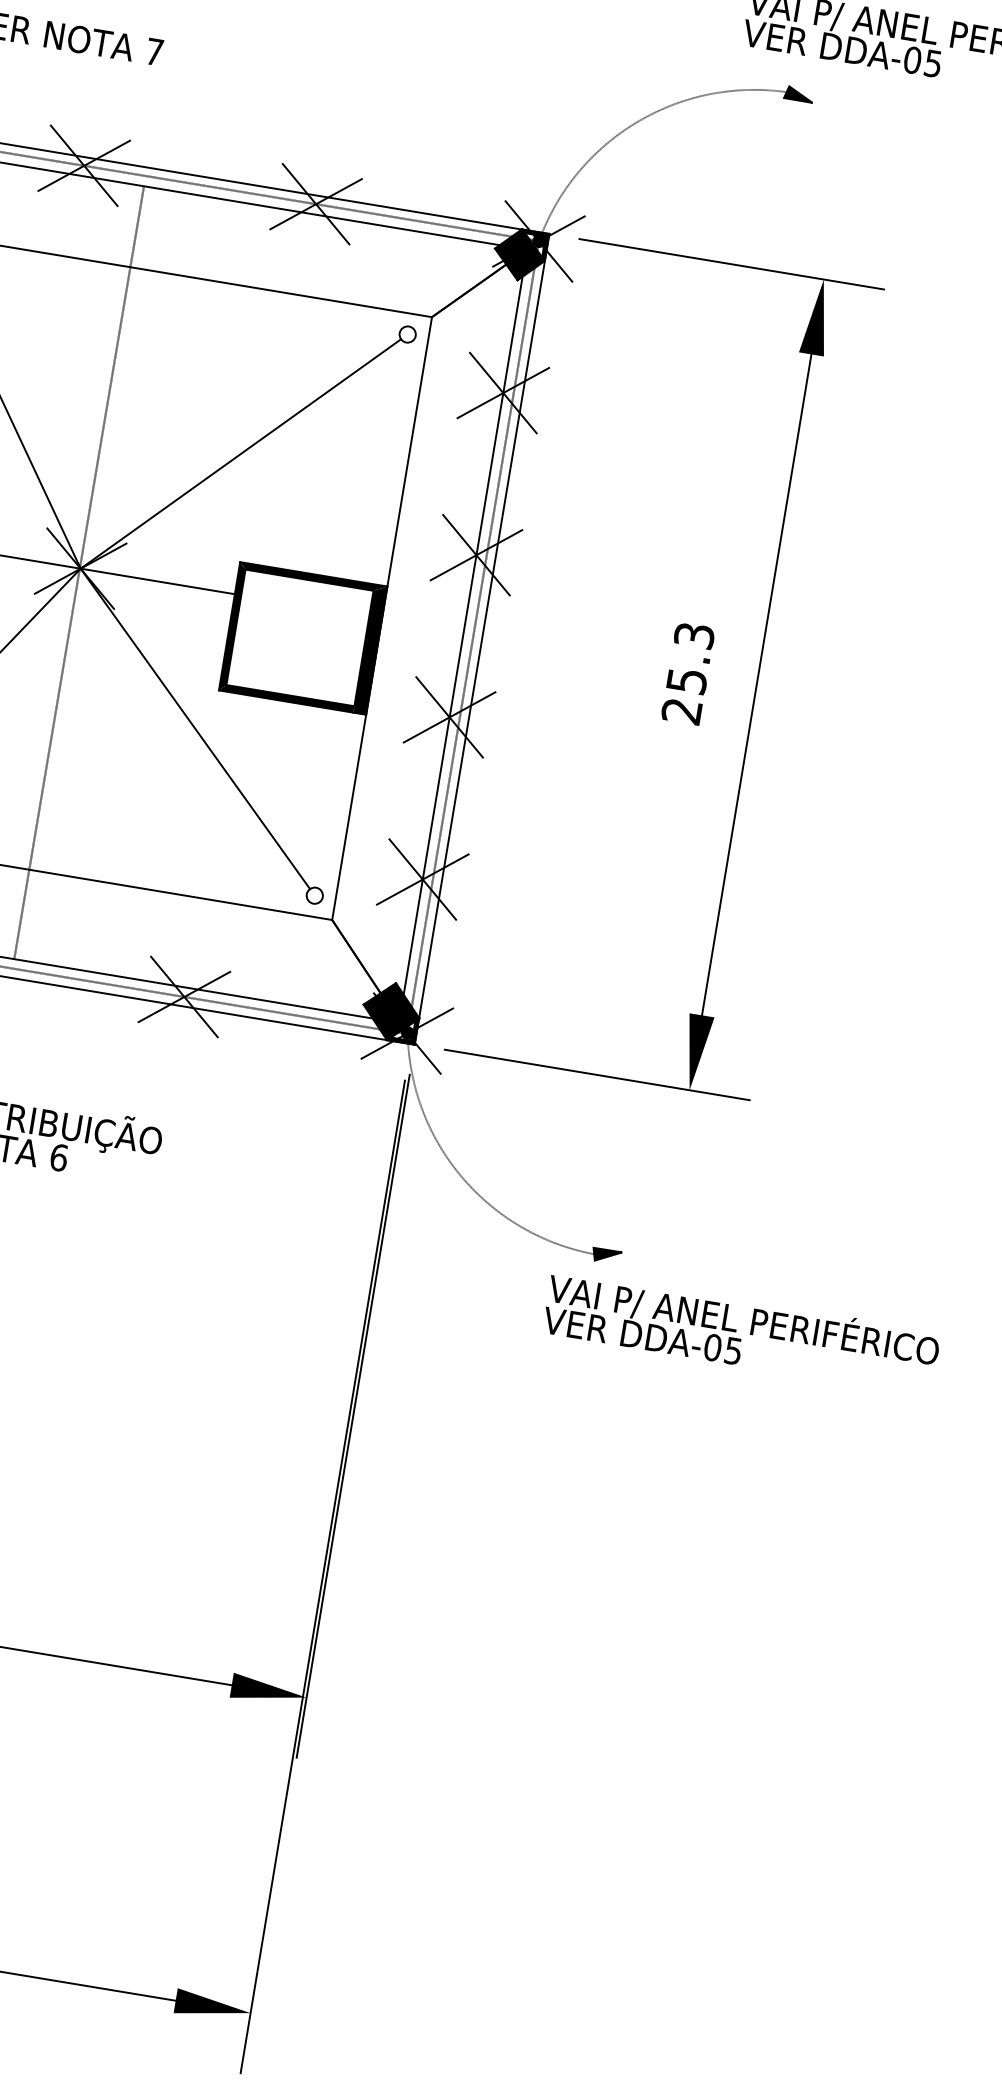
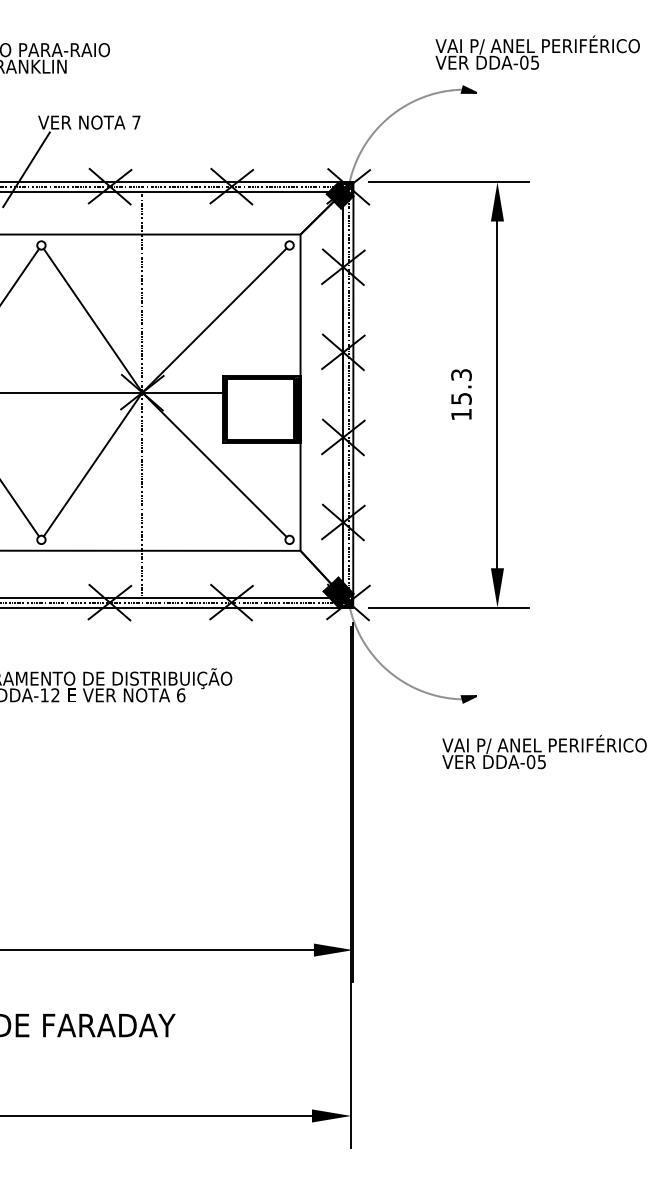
text: (682, 710) -> (461, 414), 25.3 -> 15.3
text: (741, 1331) -> (544, 751), moved

